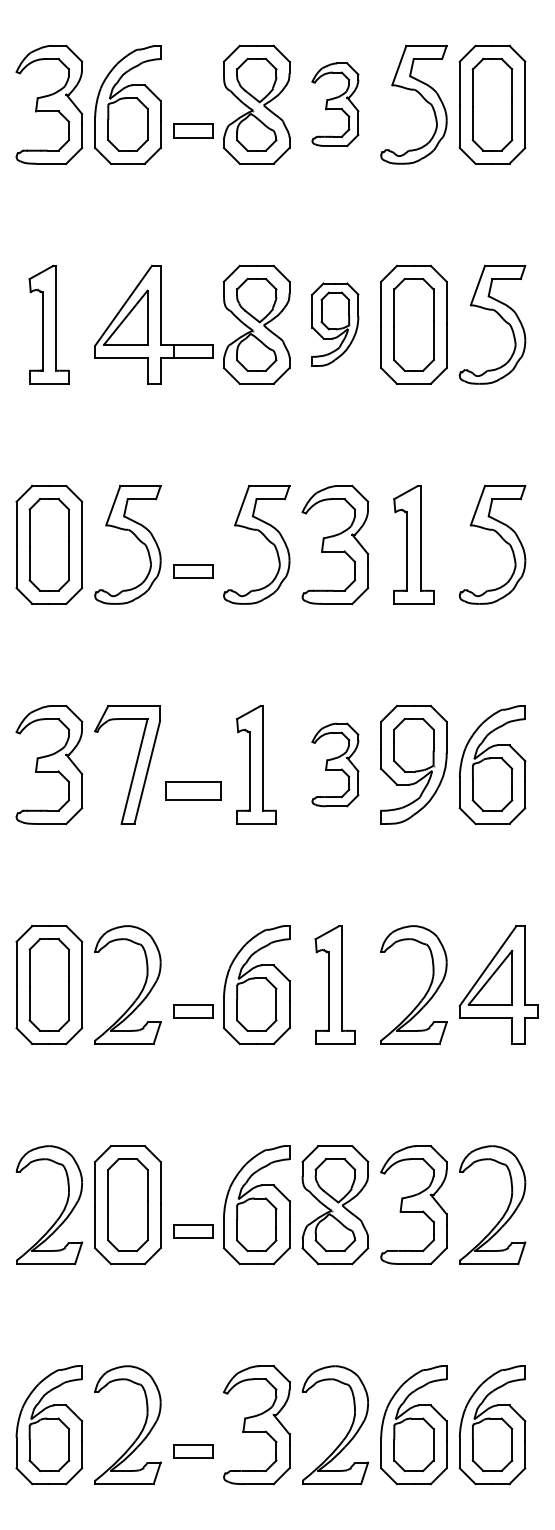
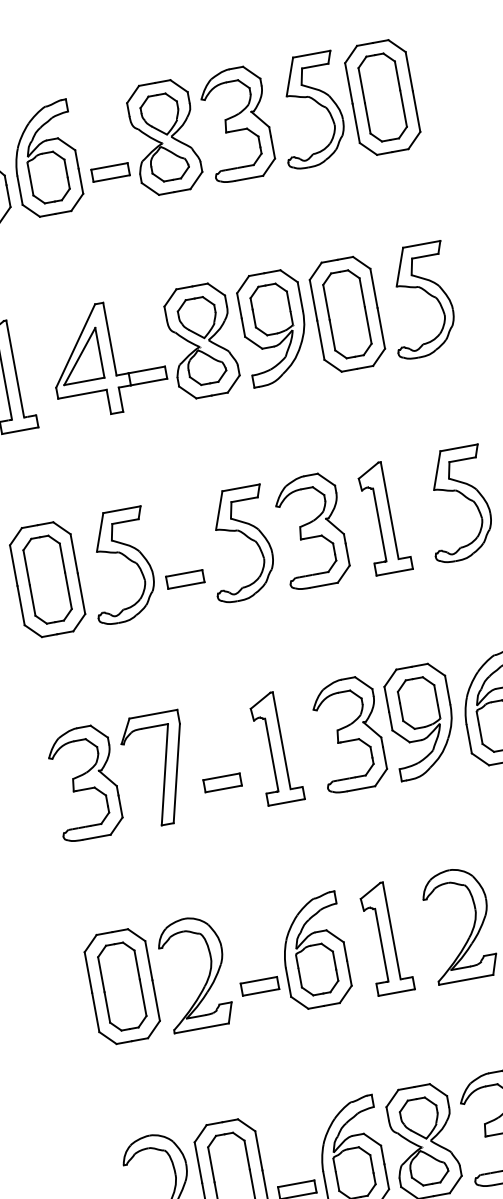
part: (335, 104) -> (237, 123), size x1.43
part: (335, 324) -> (274, 327), size x1.43
part: (335, 764) -> (349, 734), size x1.43
part: (193, 791) -> (222, 783), size x0.71

